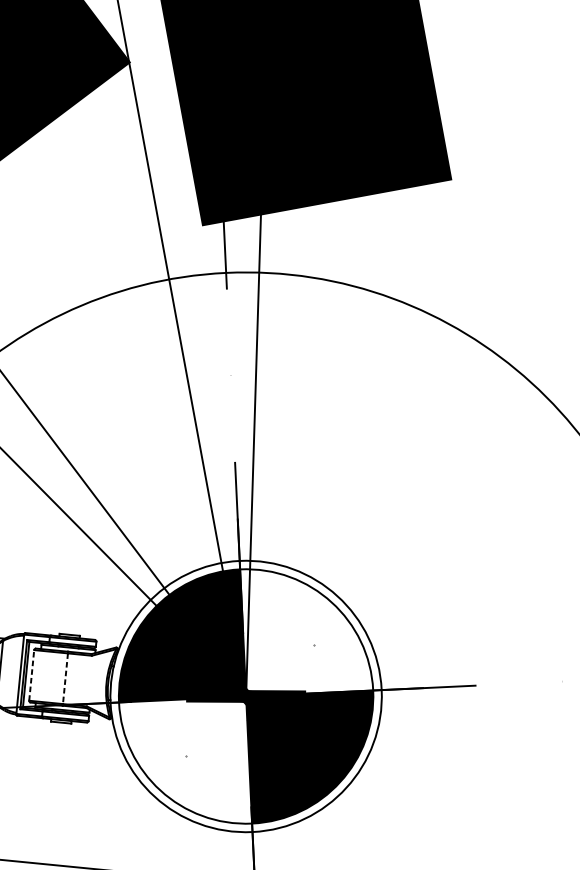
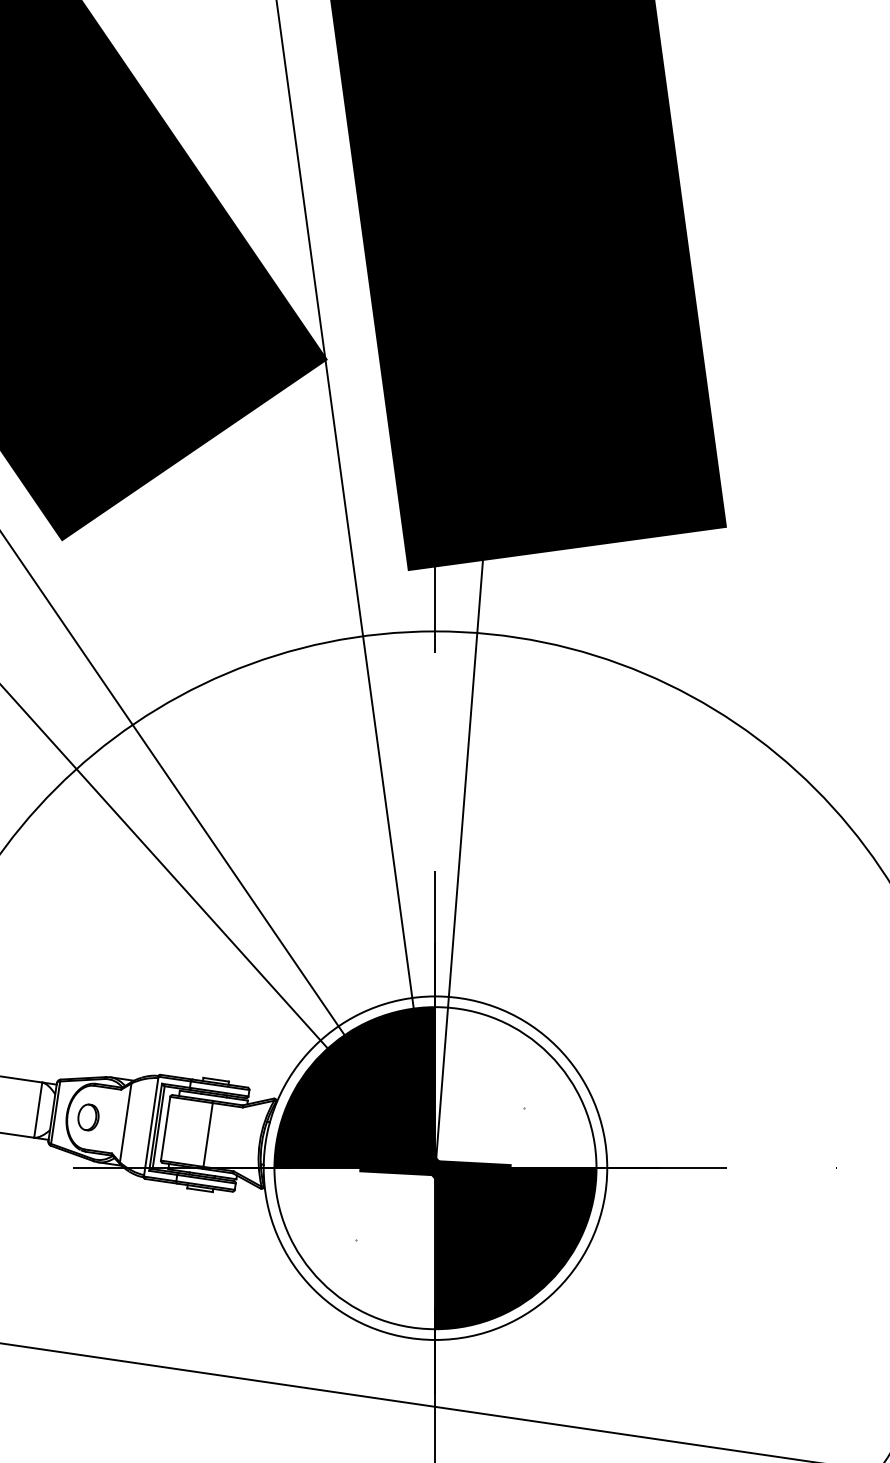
line: (31, 675) -> (165, 1128), dashed -> solid
line: (65, 679) -> (208, 1135), dashed -> solid

